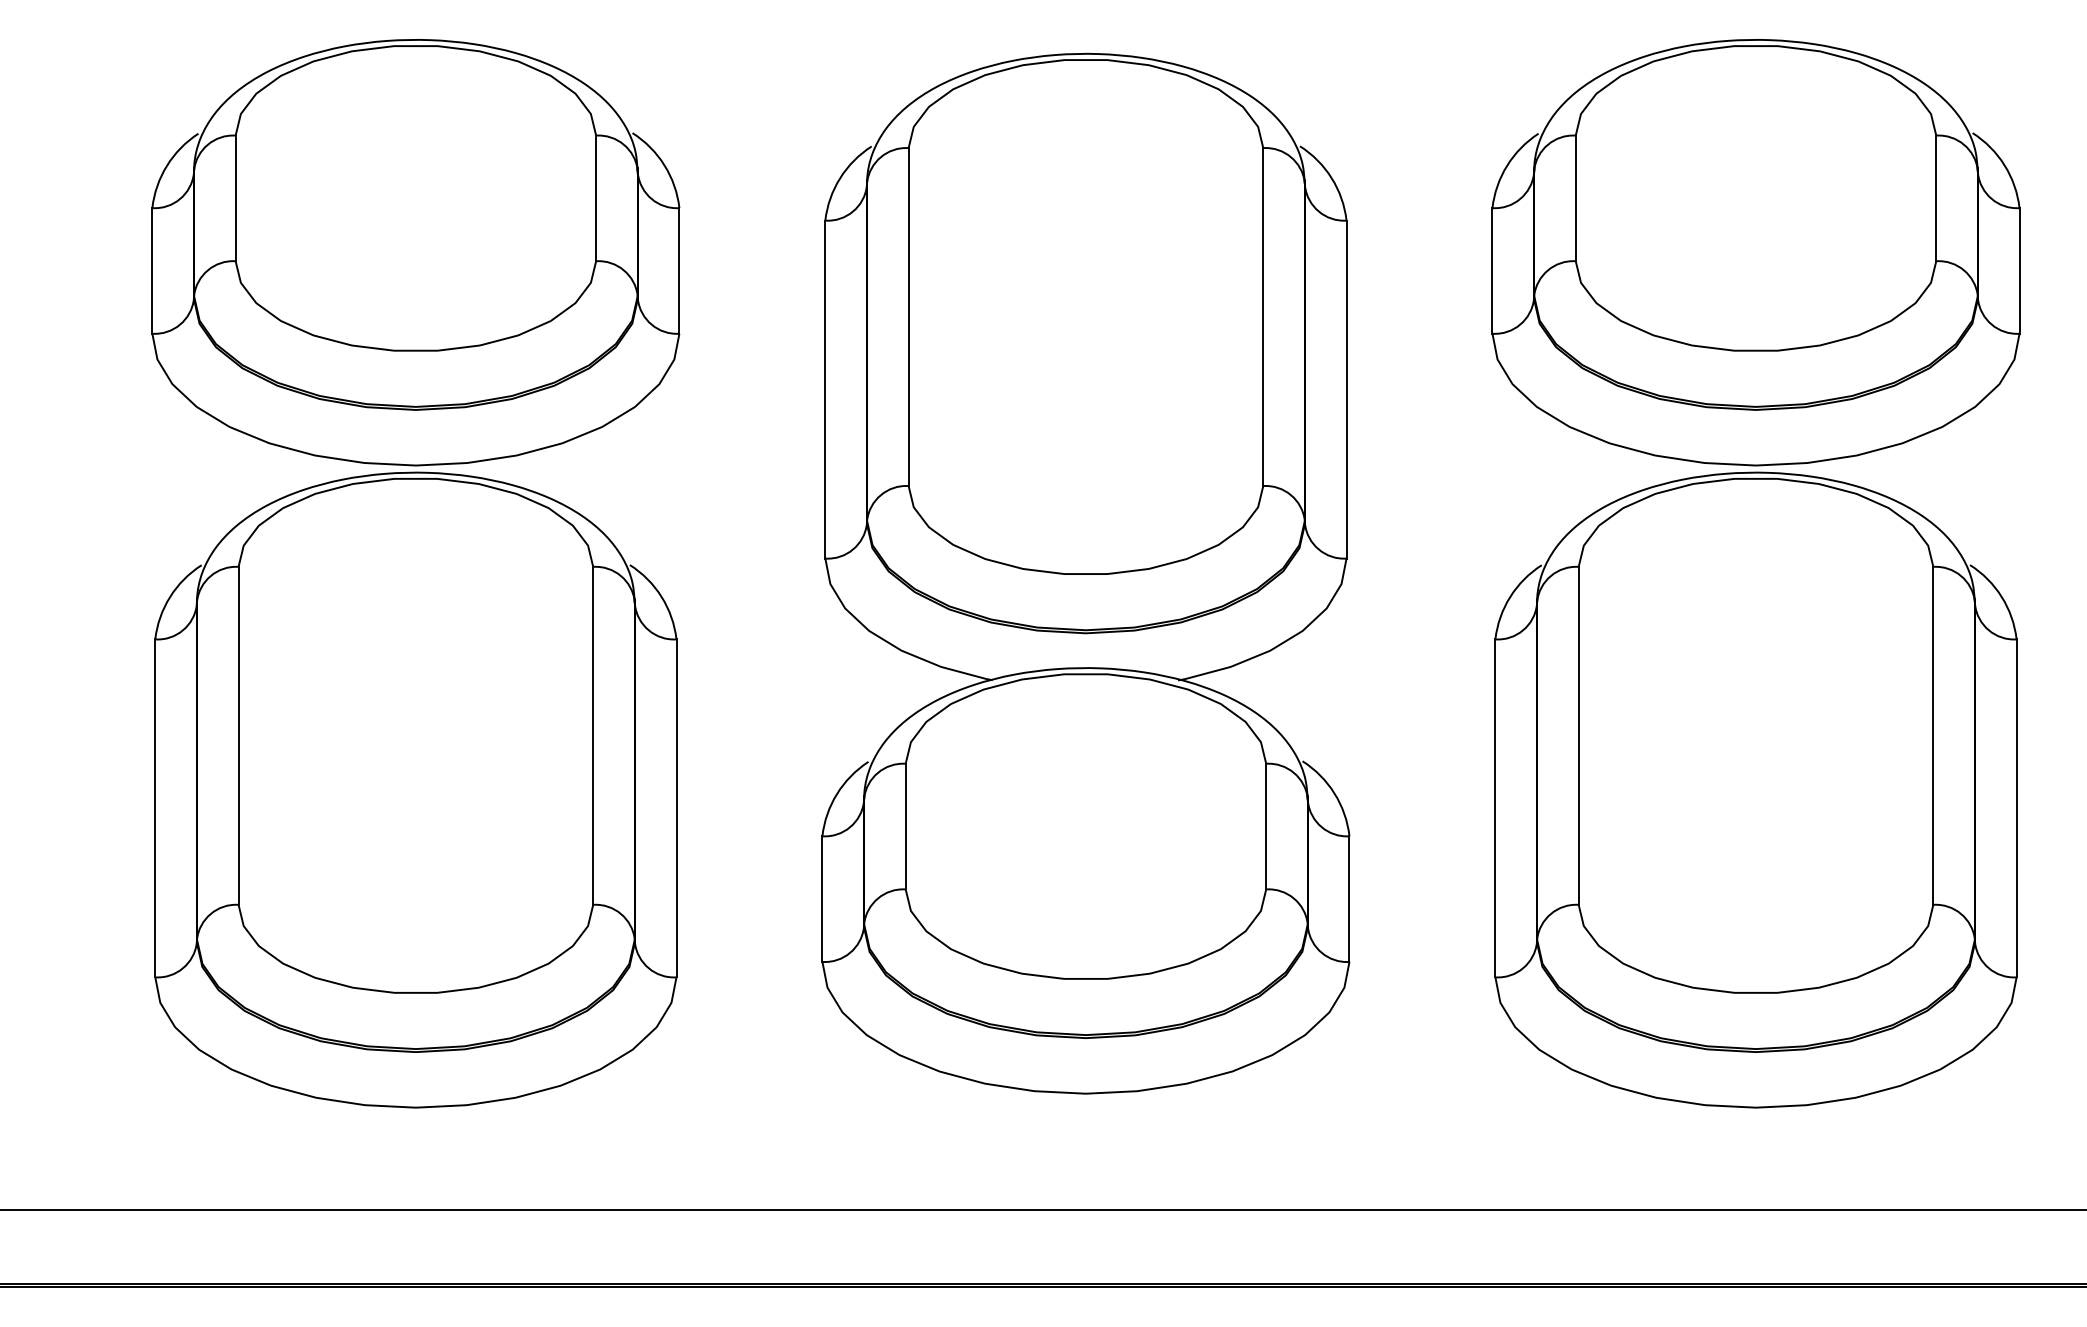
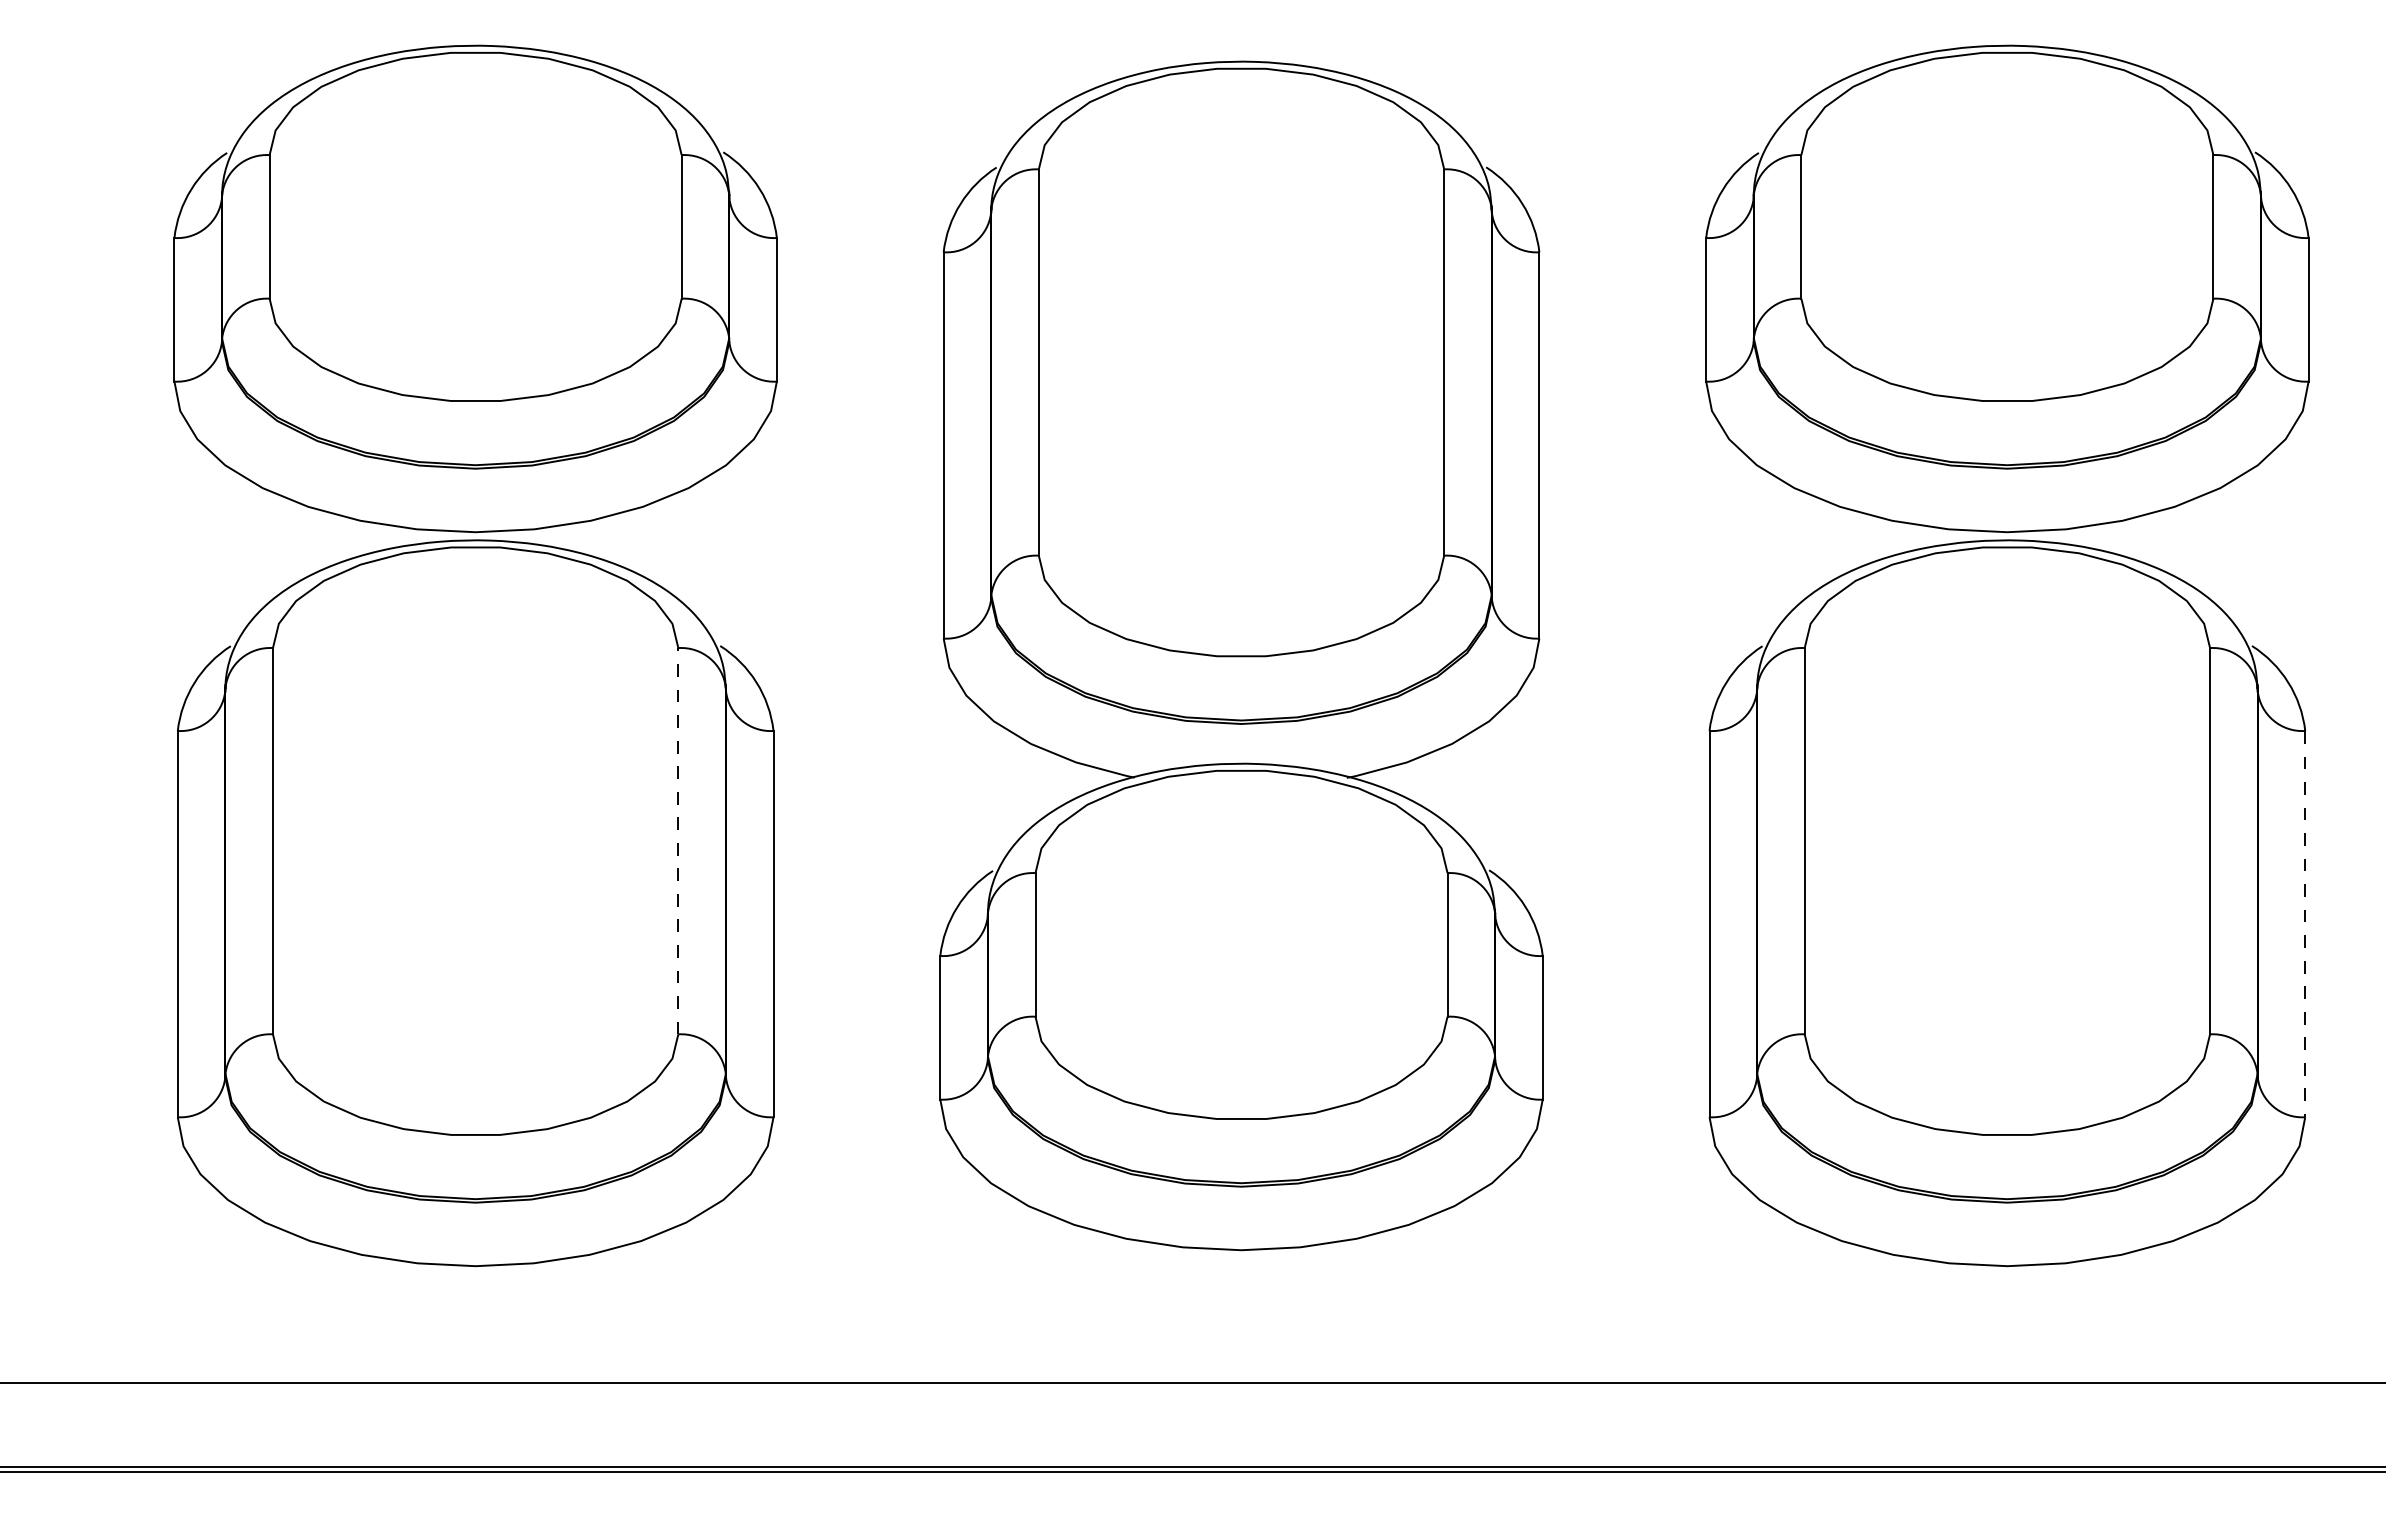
line: (593, 735) -> (678, 840), solid -> dashed
line: (2016, 808) -> (2305, 924), solid -> dashed

